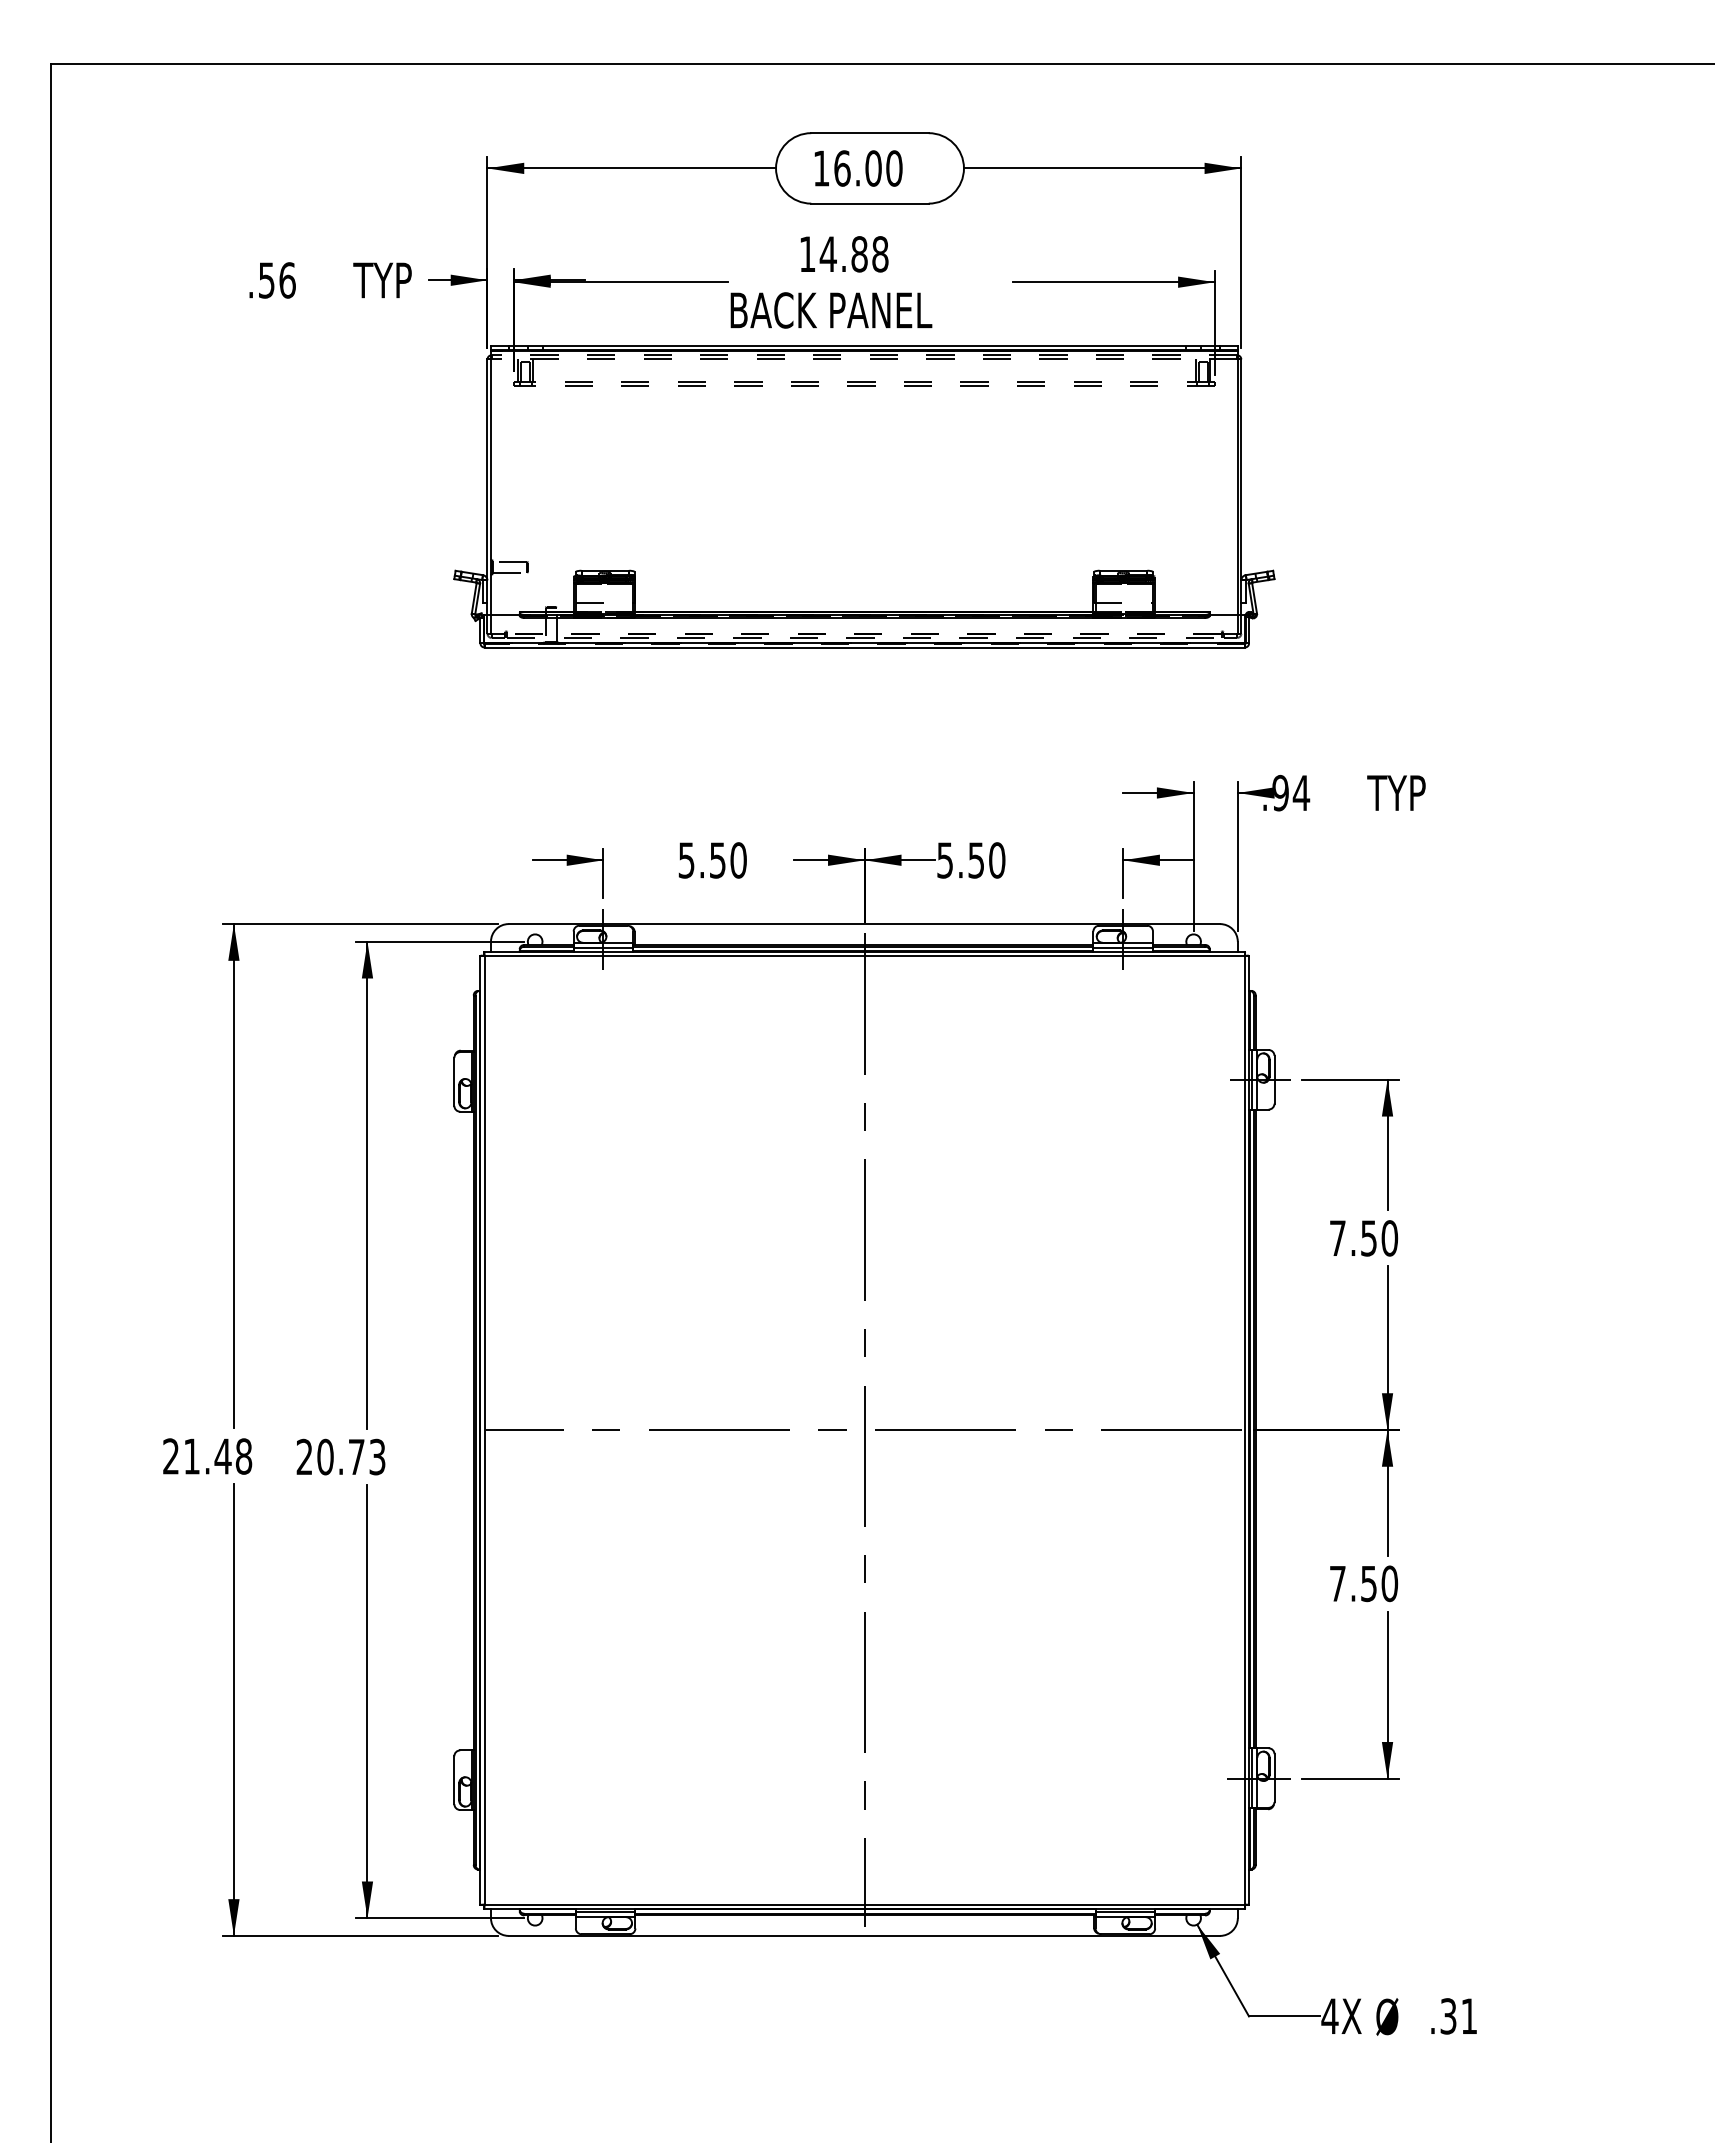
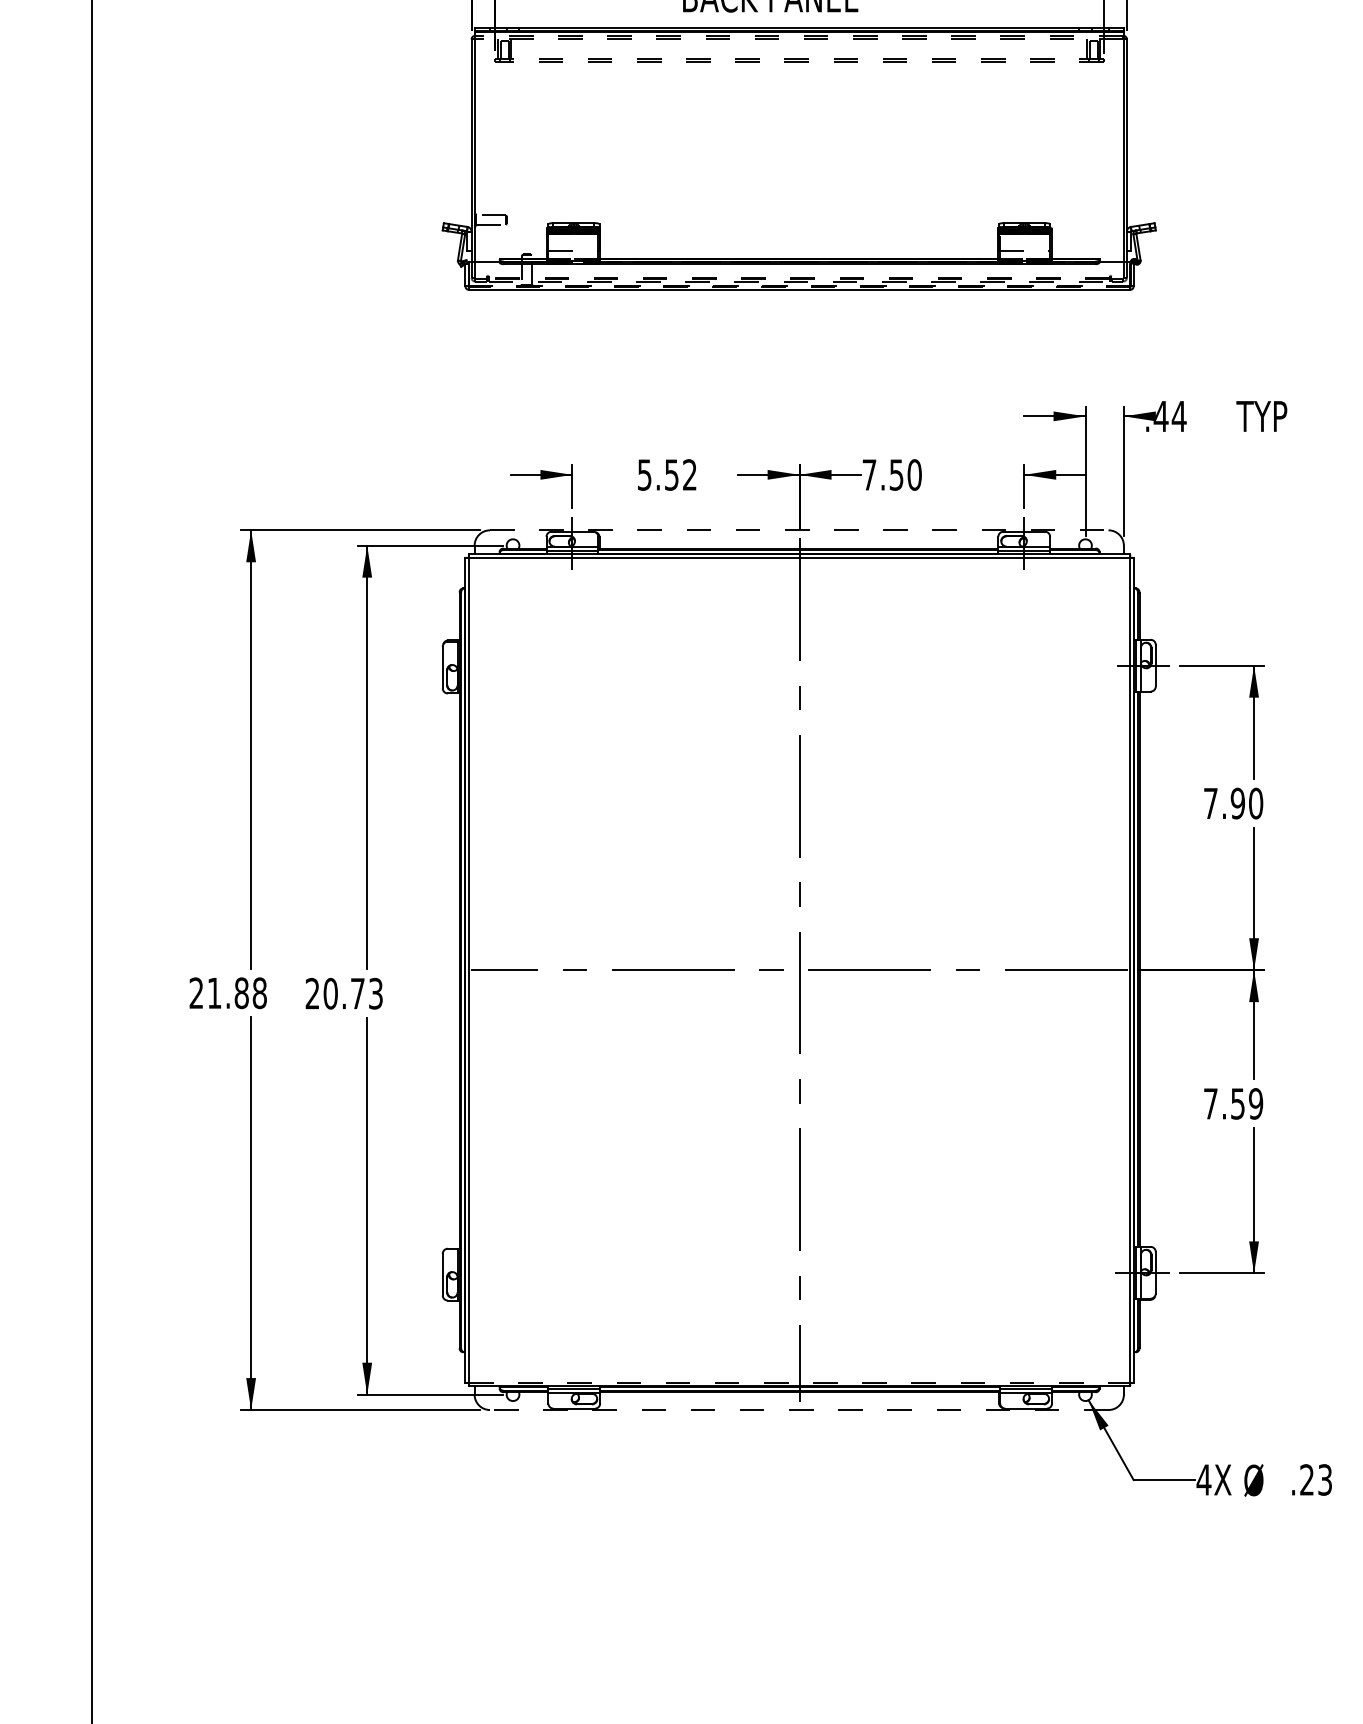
line: (864, 643) -> (799, 286), solid -> dashed
text: (1280, 792) -> (1161, 415), .94 -> .44
text: (738, 860) -> (689, 475), 5.50 -> 5.52
text: (944, 860) -> (868, 475), 5.50 -> 7.50
line: (864, 924) -> (799, 530), solid -> dashed
text: (1368, 1238) -> (1237, 803), 7.50 -> 7.90
text: (222, 1456) -> (241, 993), 21.48 -> 21.88
text: (1389, 1583) -> (1255, 1103), 7.50 -> 7.59
line: (865, 1904) -> (800, 1382), solid -> dashed
line: (864, 1935) -> (799, 1409), solid -> dashed
text: (1458, 2016) -> (1315, 1480), .31 -> .23

